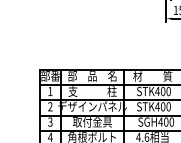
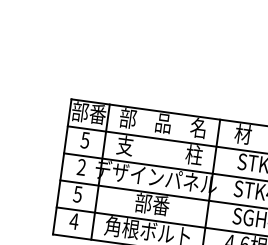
text: (50, 91) -> (85, 140), 1 -> 5
text: (50, 121) -> (78, 193), 3 -> 5
text: (91, 122) -> (150, 205), 取付金具 -> 部番

